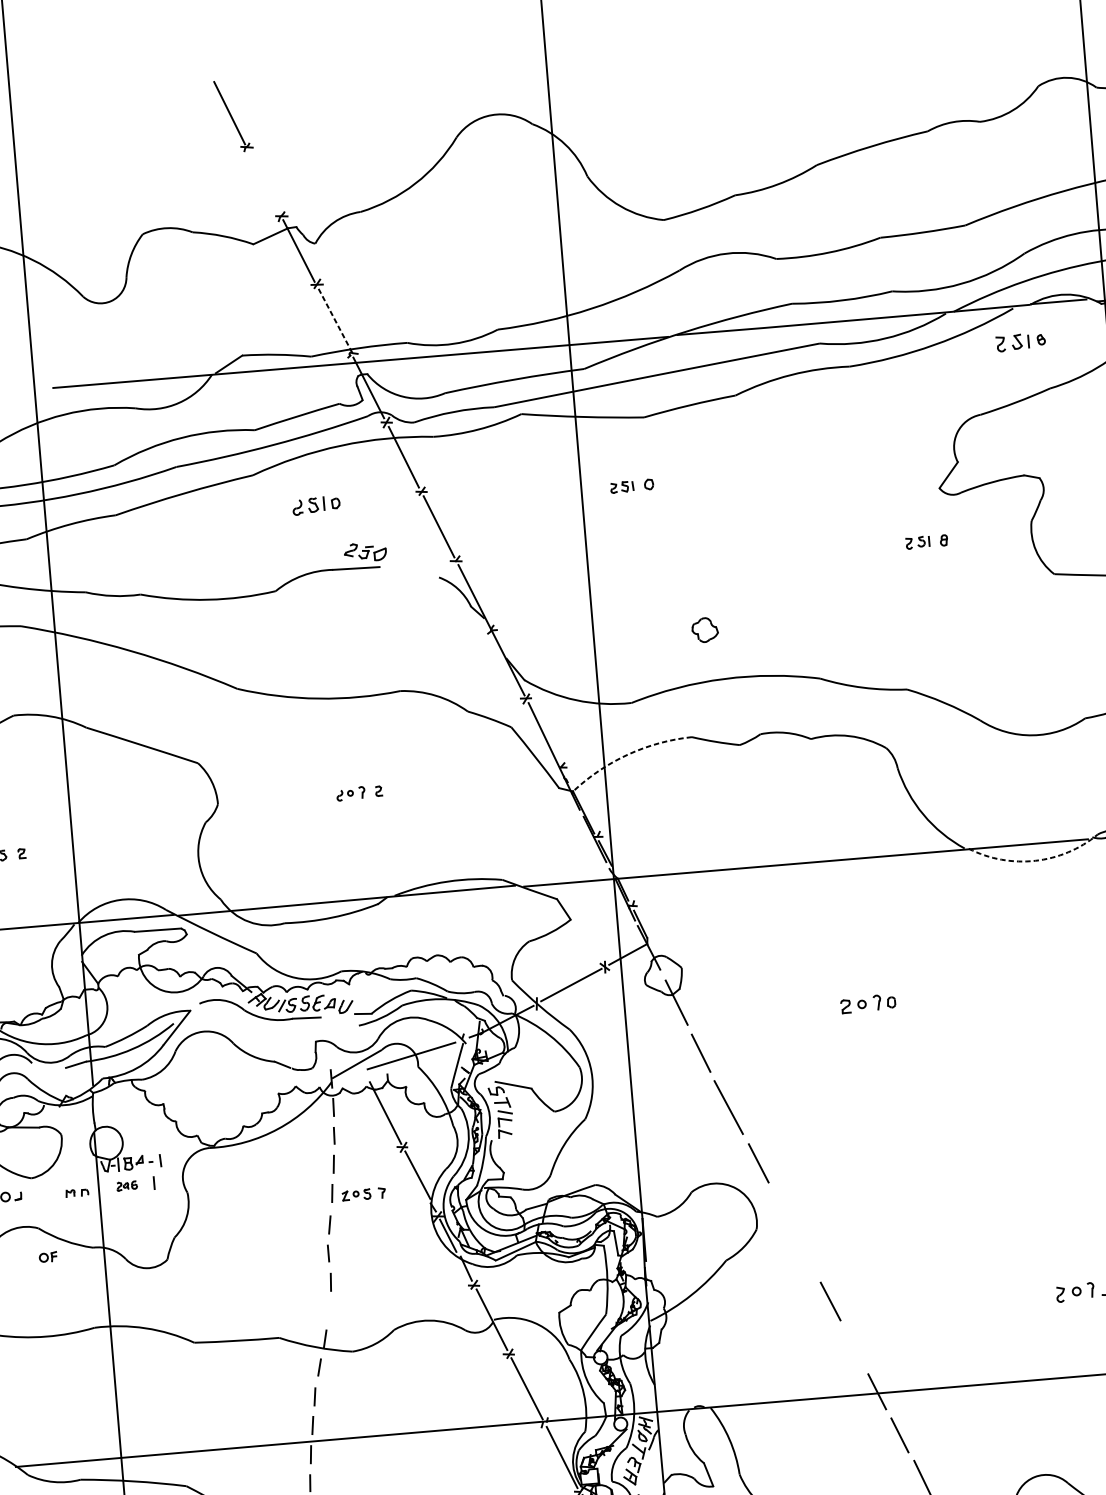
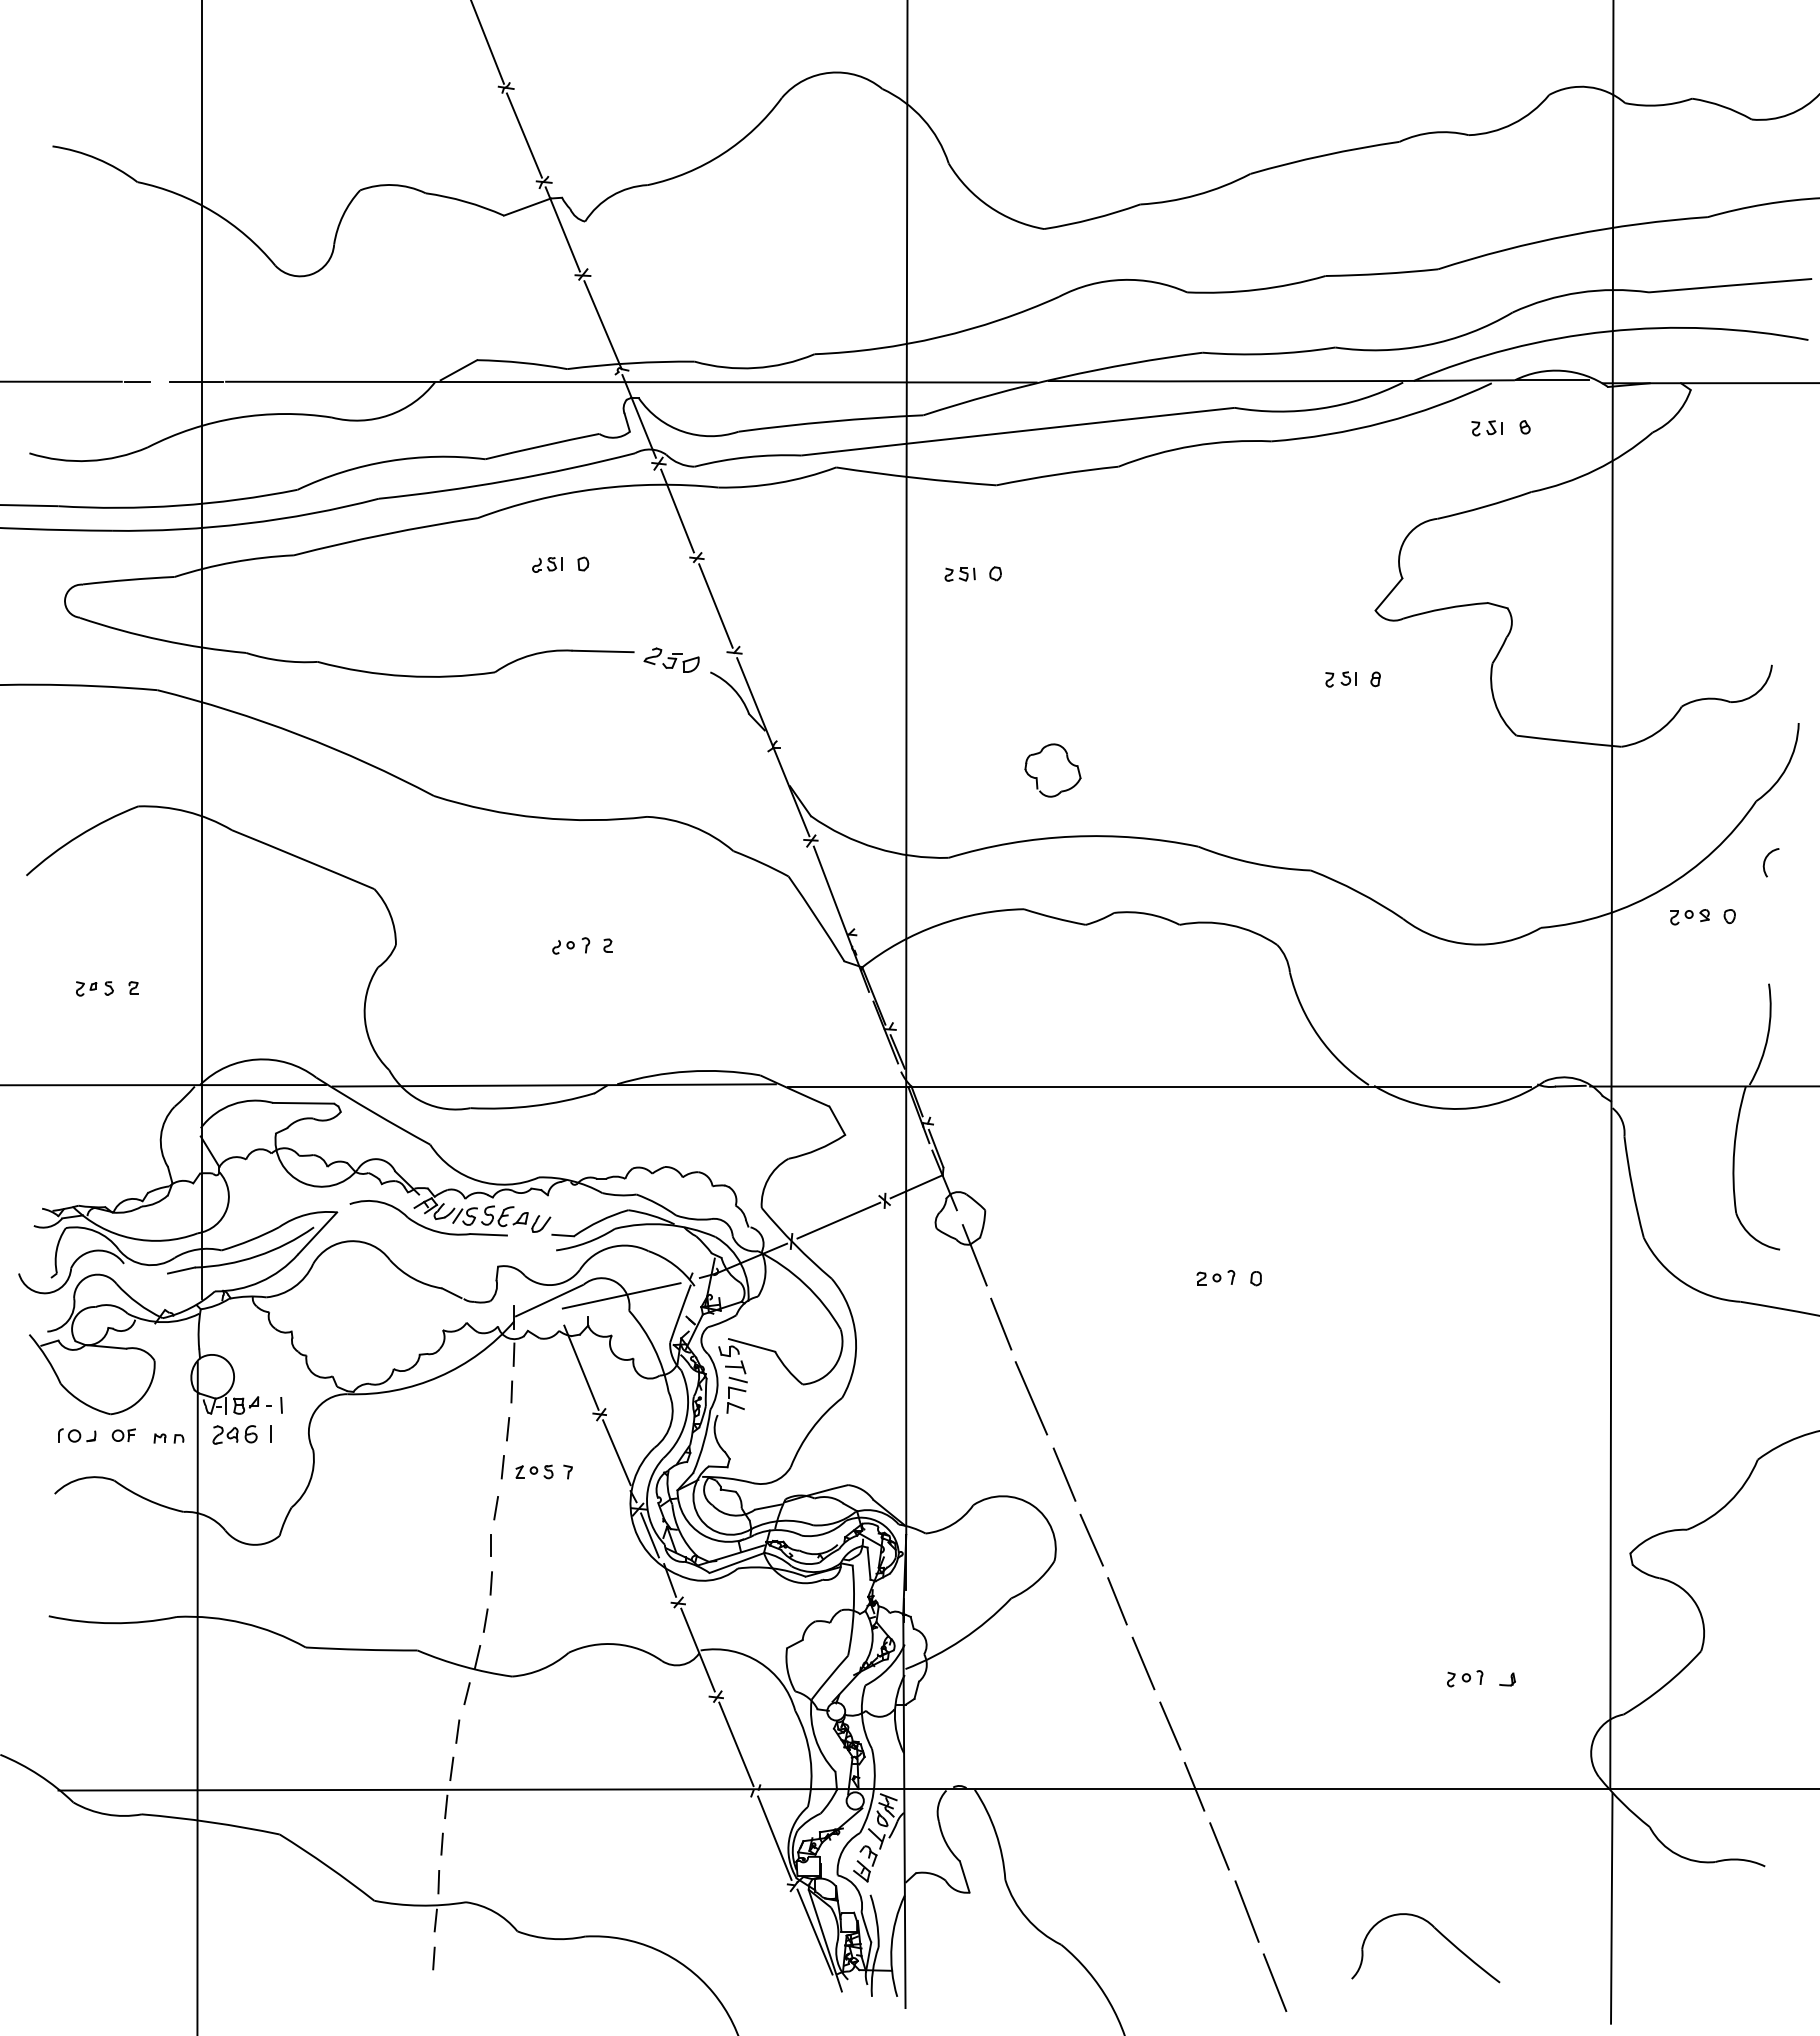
line: (263, 182) -> (523, 135), added
line: (335, 321) -> (603, 325), dashed -> solid
part: (1012, 343) -> (1486, 428), size x0.71
line: (30, 389) -> (196, 381), added
part: (308, 506) -> (547, 564), size x0.71
part: (365, 551) -> (671, 659), moved
part: (704, 630) -> (1052, 770), size x1.67
arc: (628, 754) -> (938, 925), dashed -> solid
arc: (1035, 860) -> (1460, 1108), dashed -> solid
part: (860, 1004) -> (1215, 1277), size x0.71
part: (126, 1185) -> (234, 1434), size x1.67
line: (783, 1210) -> (1091, 1539), added
part: (47, 1256) -> (123, 1434), moved
line: (806, 1256) -> (1117, 1601), added
part: (1075, 1292) -> (1465, 1678), size x0.71
line: (328, 1310) -> (485, 1620), added
line: (855, 1346) -> (1170, 1725), added

